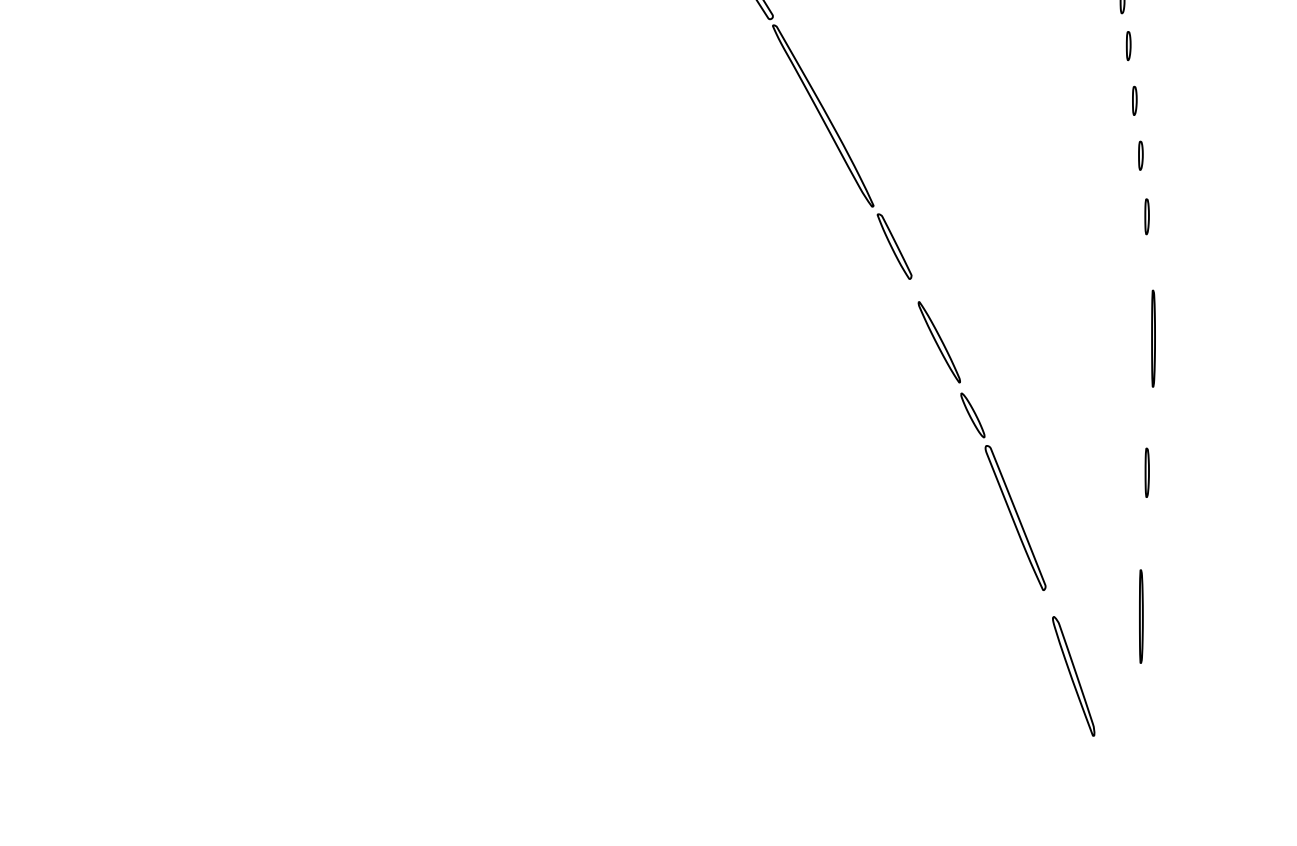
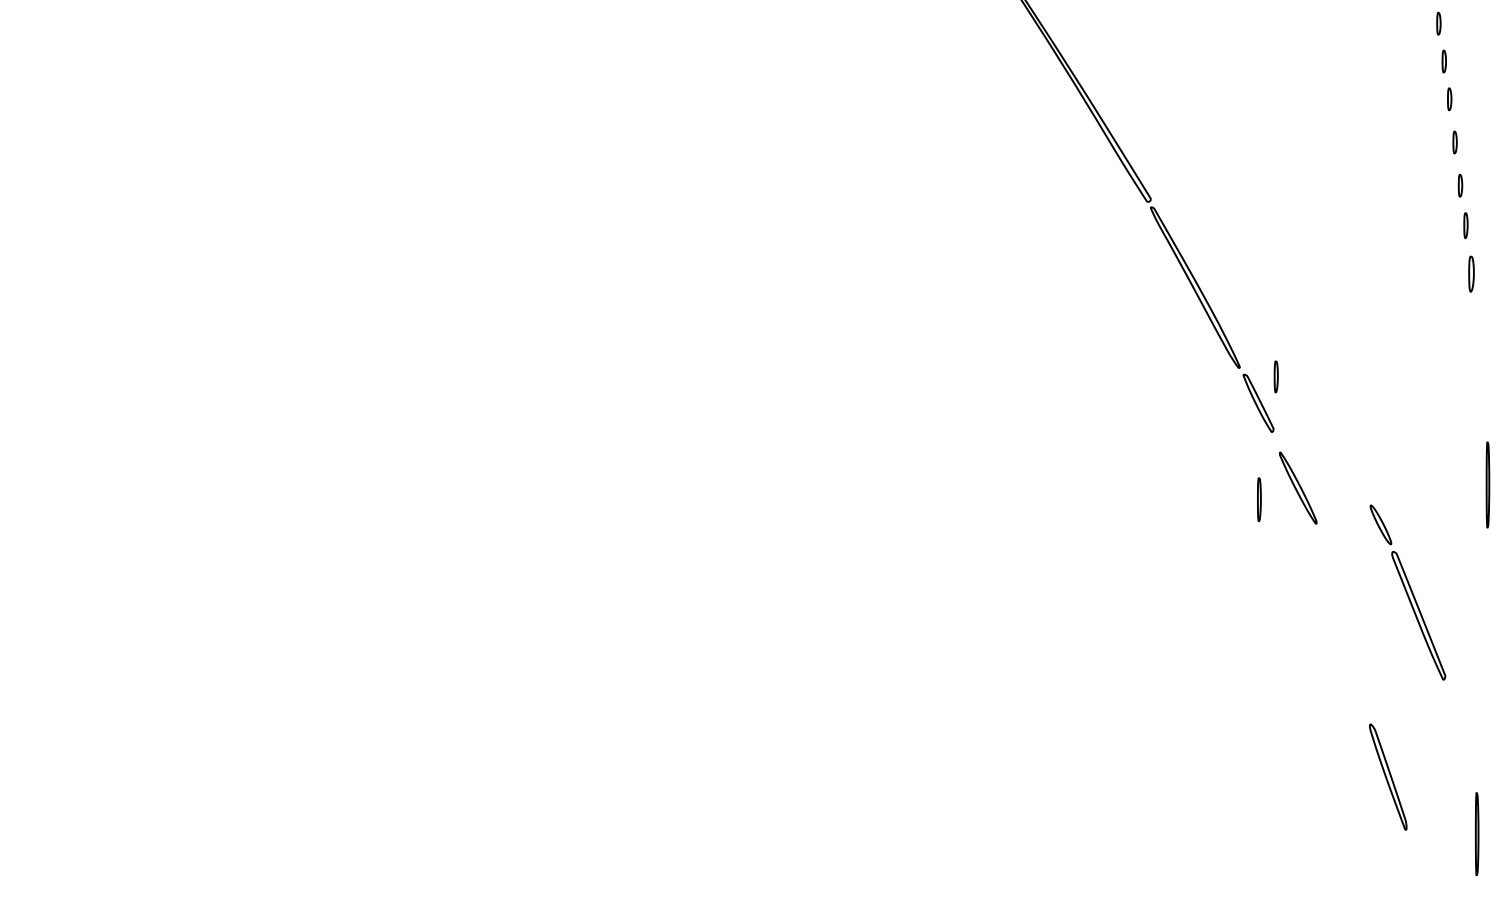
part: (1133, 101) -> (1470, 274), size x1.4
part: (1140, 155) -> (1476, 322), removed
part: (1146, 216) -> (1275, 376), moved
line: (1146, 472) -> (1258, 499), moved
part: (1002, 491) -> (1407, 592), moved
line: (1141, 617) -> (1477, 834), moved
part: (1074, 675) -> (1388, 776), moved

